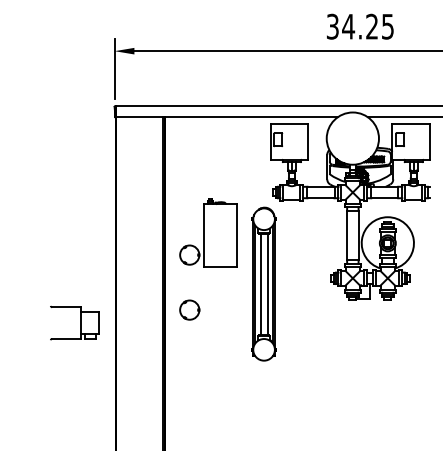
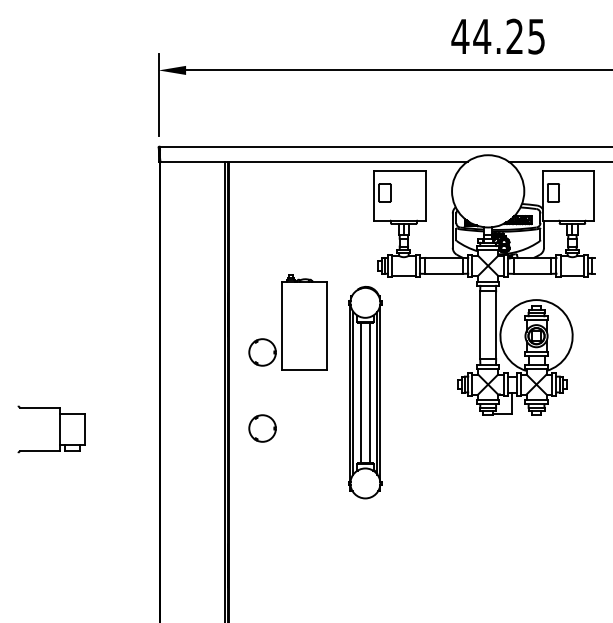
text: (332, 26) -> (460, 36), 34.25 -> 44.25
part: (80, 323) -> (59, 429), moved

